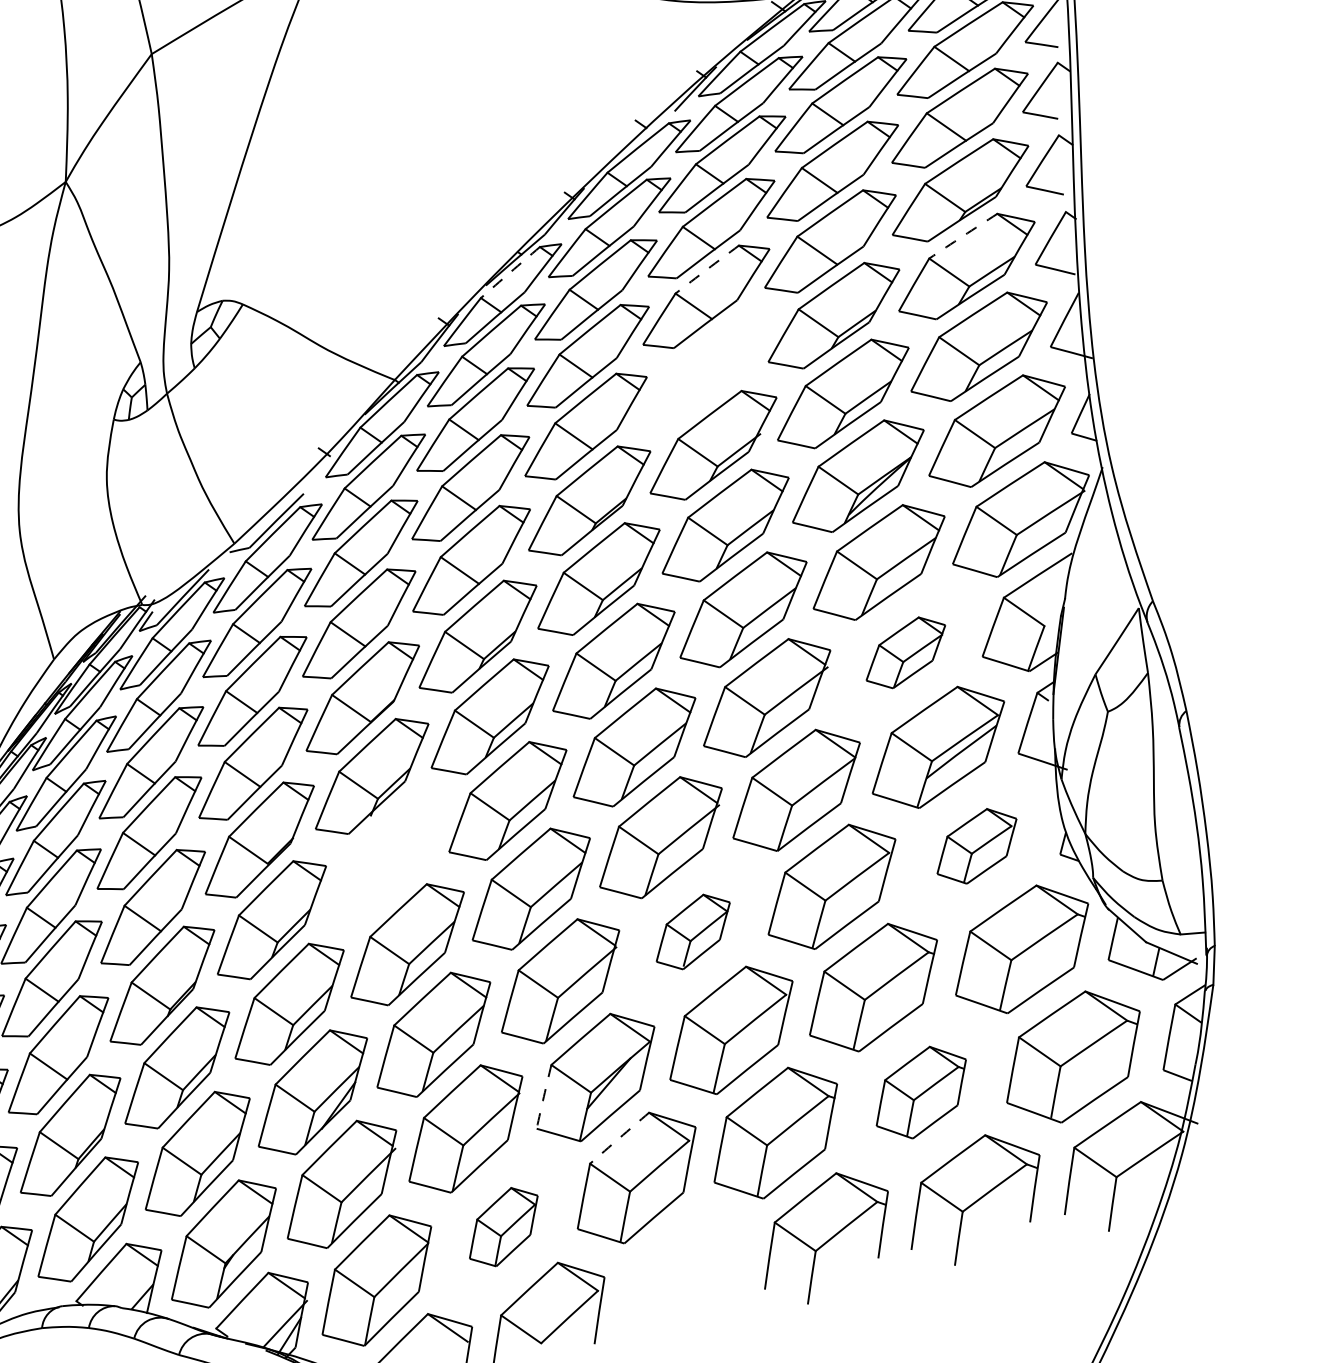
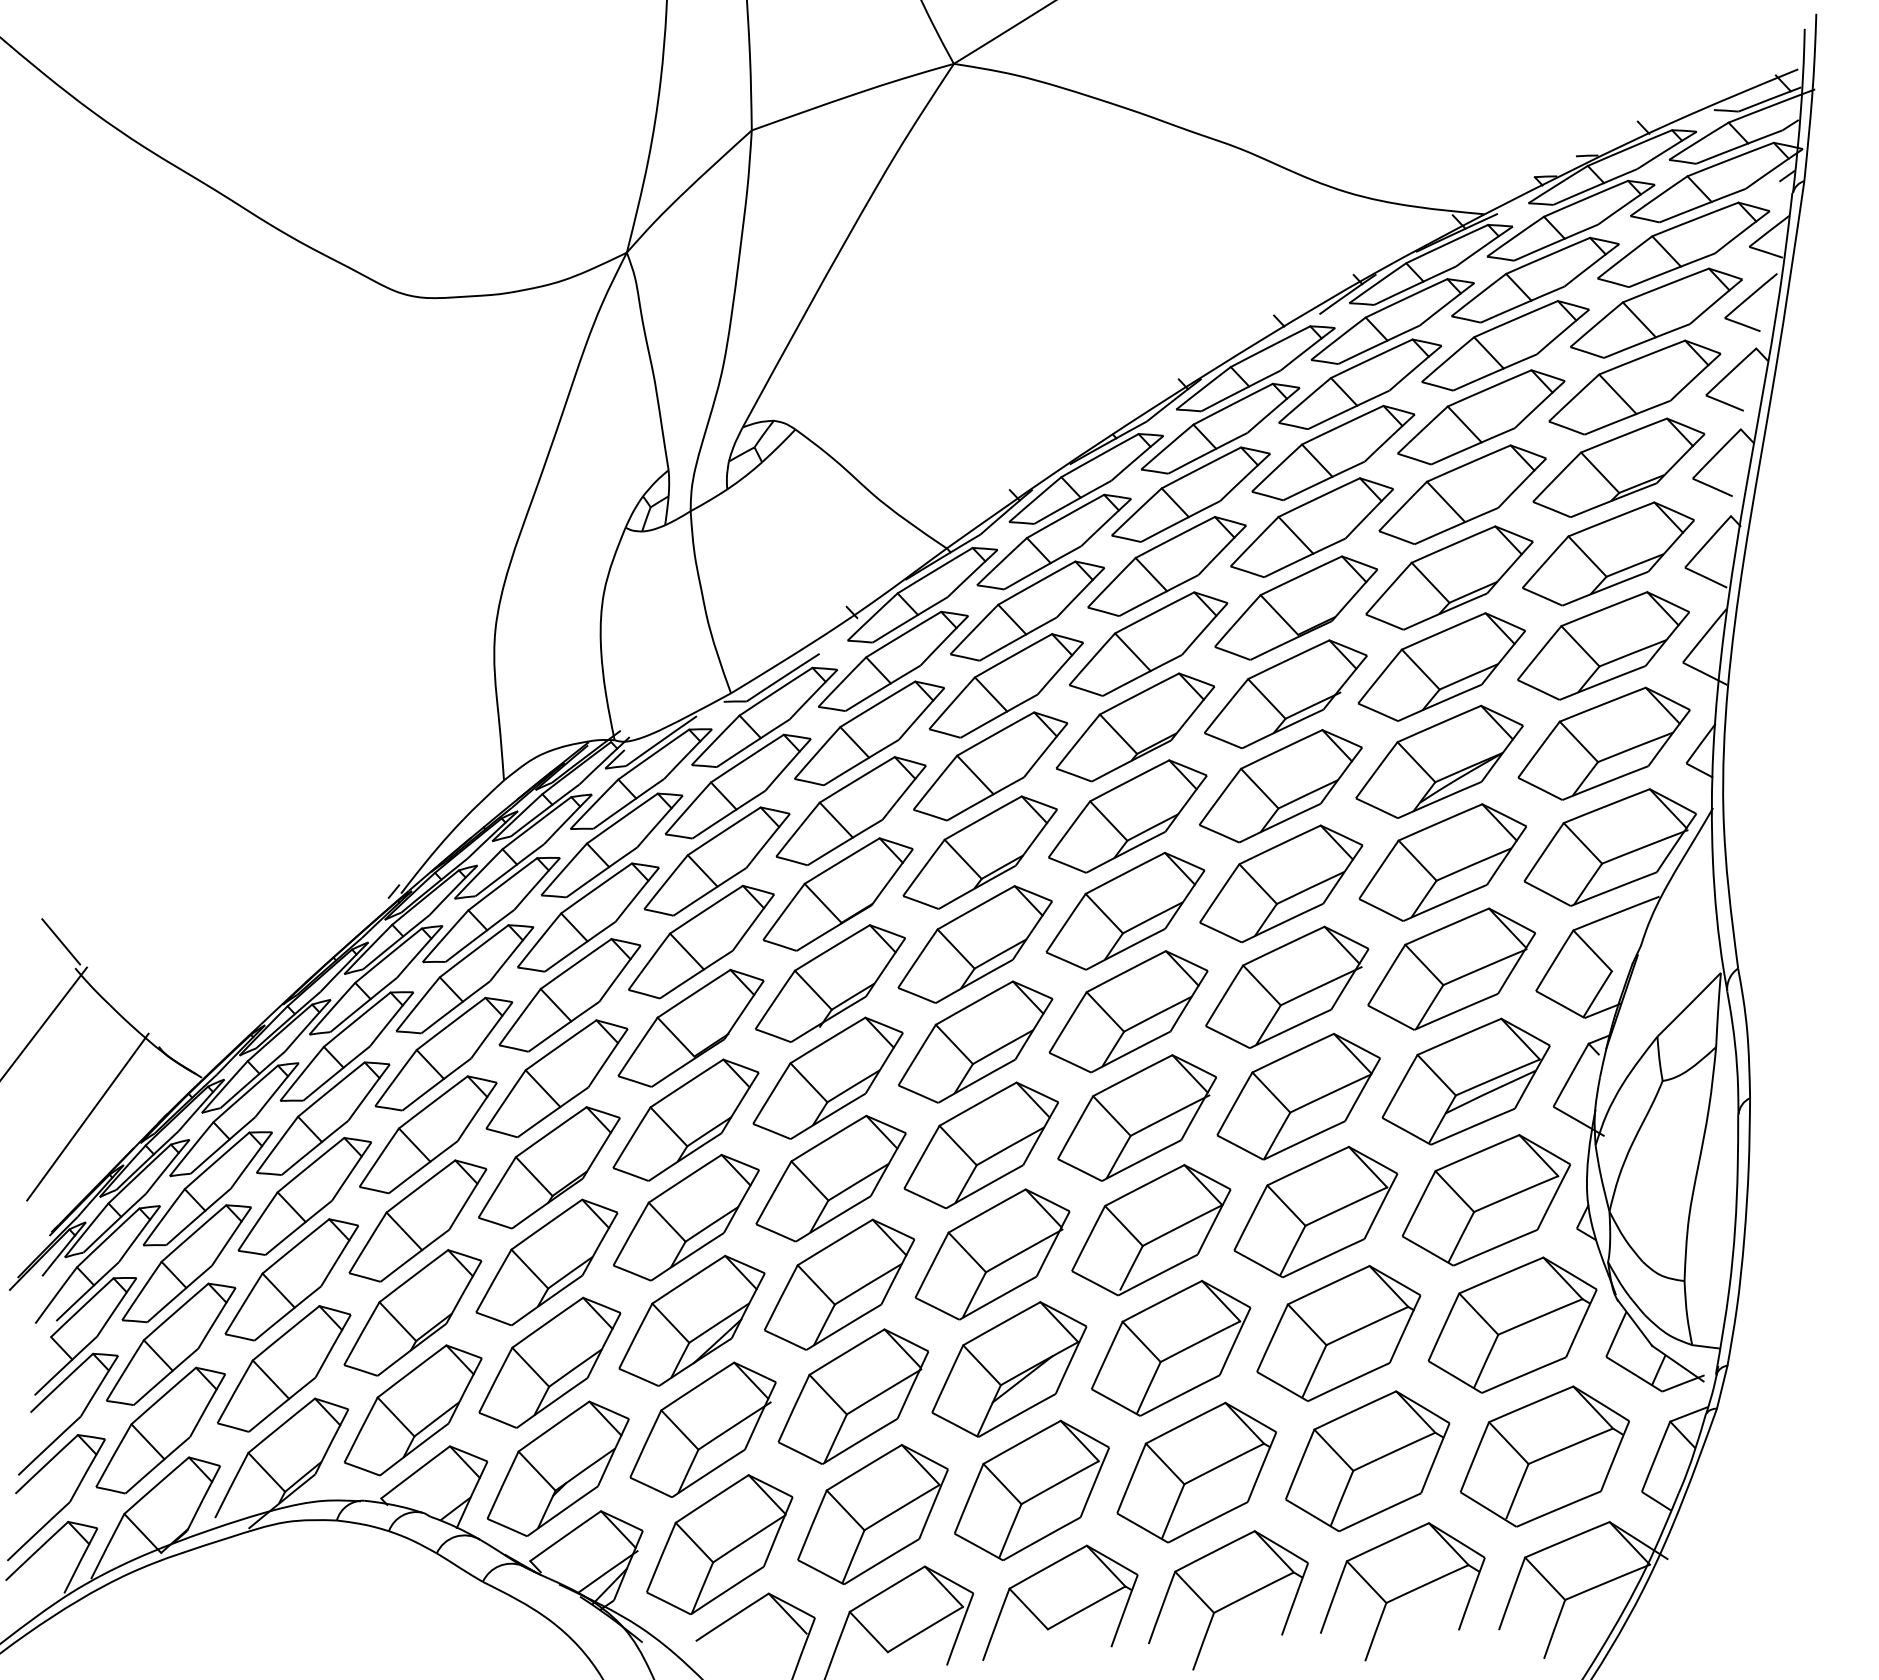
arc: (963, 236) -> (1611, 519), dashed -> solid
arc: (707, 269) -> (1319, 497), dashed -> solid
arc: (509, 272) -> (1099, 455), dashed -> solid
part: (707, 368) -> (1296, 607), added
part: (905, 652) -> (1451, 968), size x1.67
part: (976, 846) -> (1485, 1200), size x1.67
part: (386, 858) -> (827, 1077), added
part: (693, 932) -> (1151, 1230), size x1.67
part: (920, 1092) -> (1367, 1460), size x1.43
arc: (543, 1096) -> (947, 1378), dashed -> solid
arc: (619, 1138) -> (1022, 1442), dashed -> solid
part: (503, 1227) -> (872, 1514), size x1.67
part: (681, 1269) -> (1060, 1602), added

